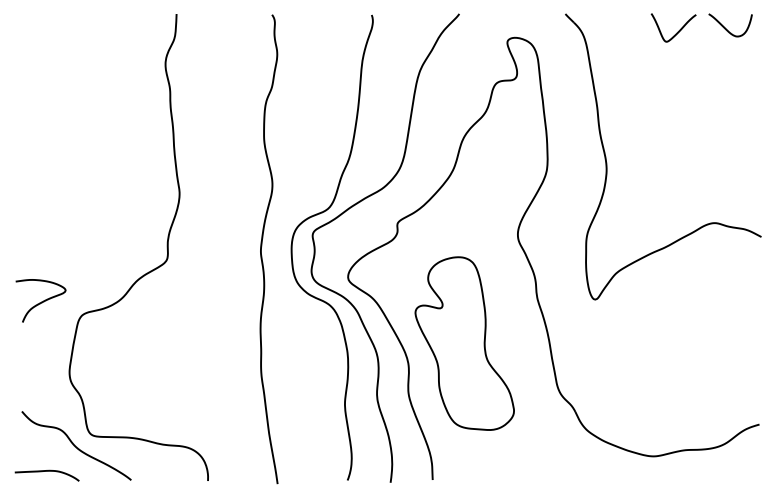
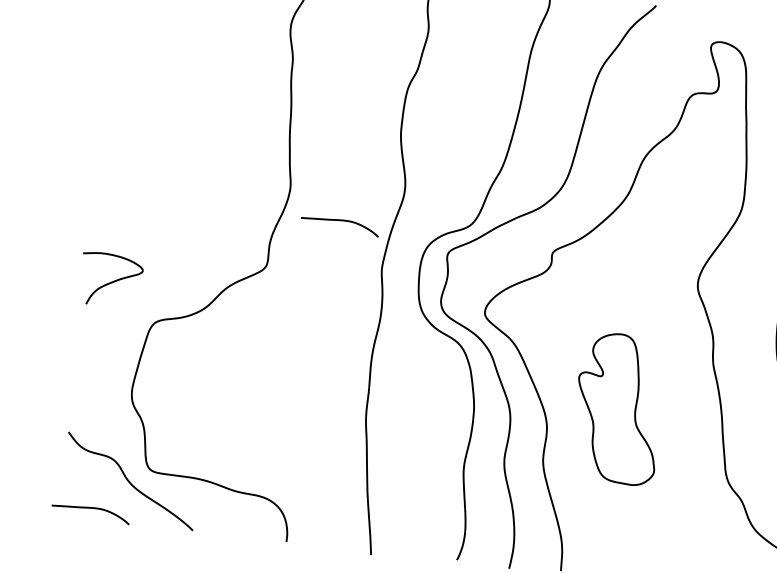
curve: (222, 216) -> (339, 220), added
curve: (41, 301) -> (111, 281), moved
part: (464, 343) -> (618, 408), size x0.7

